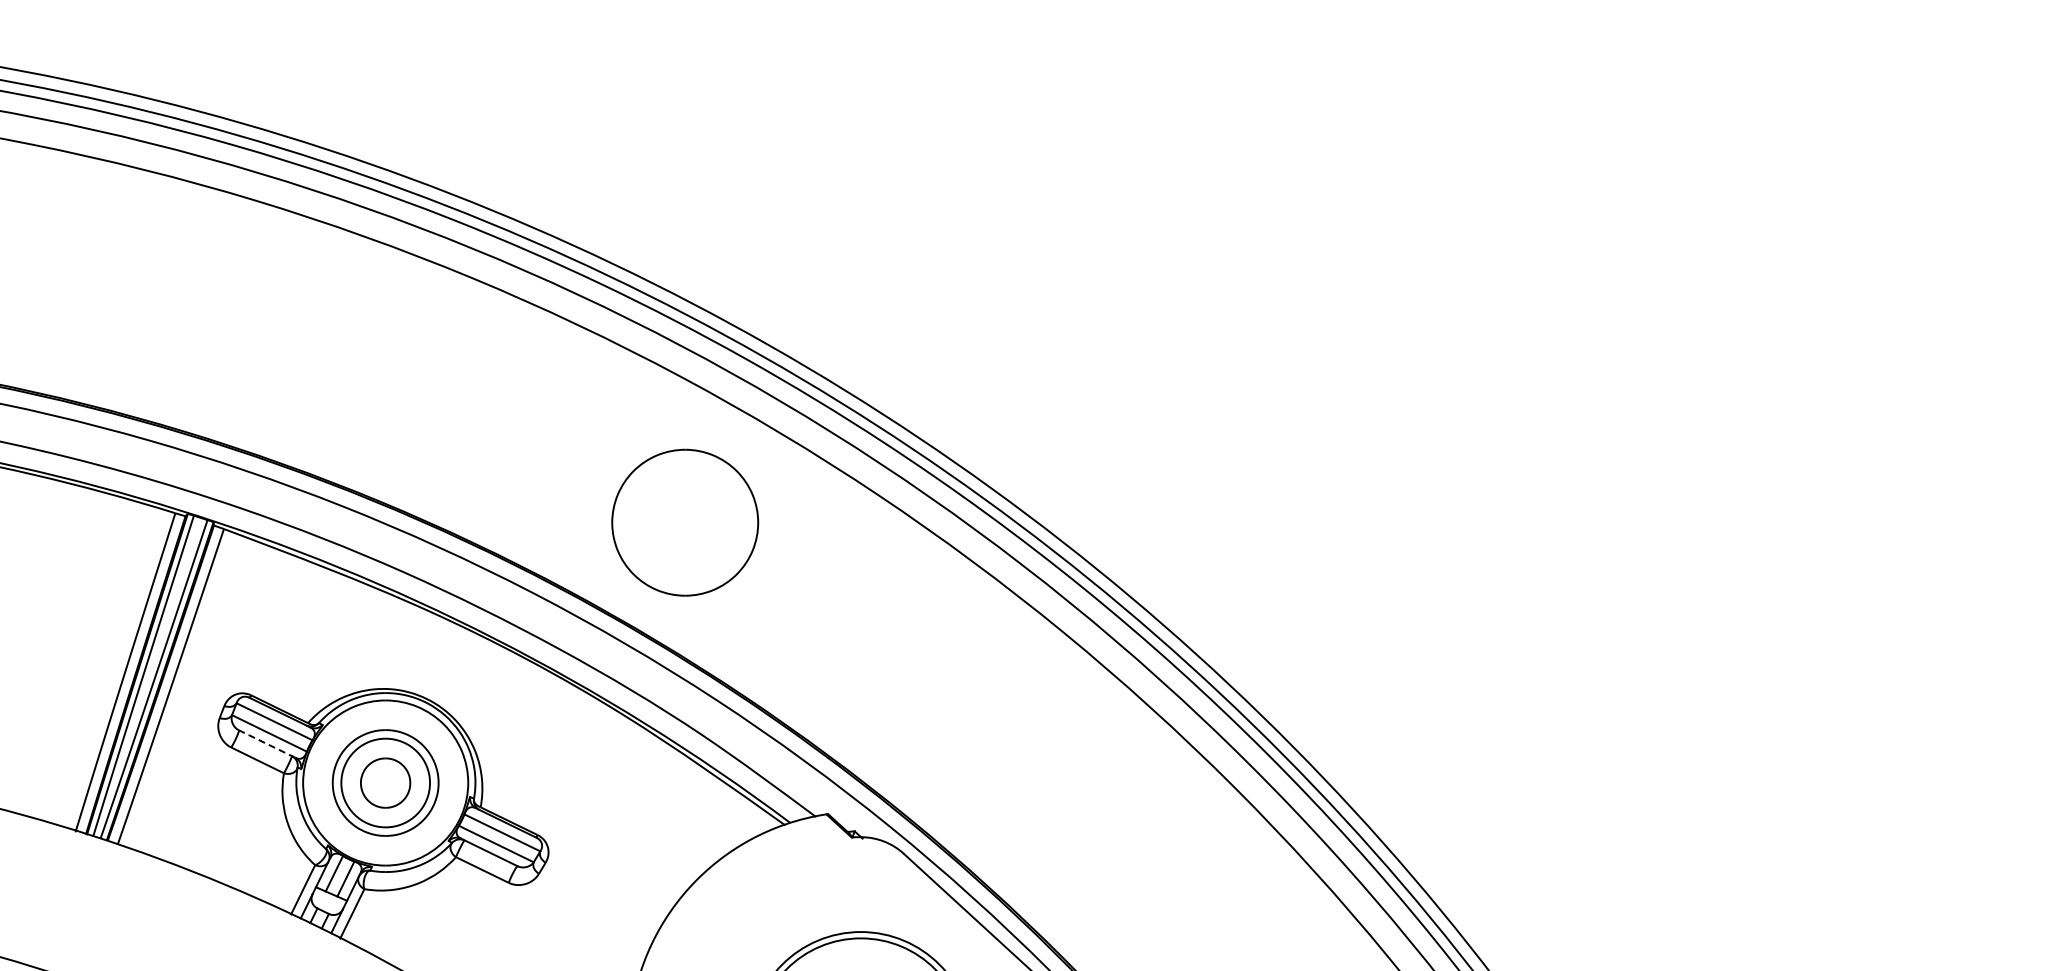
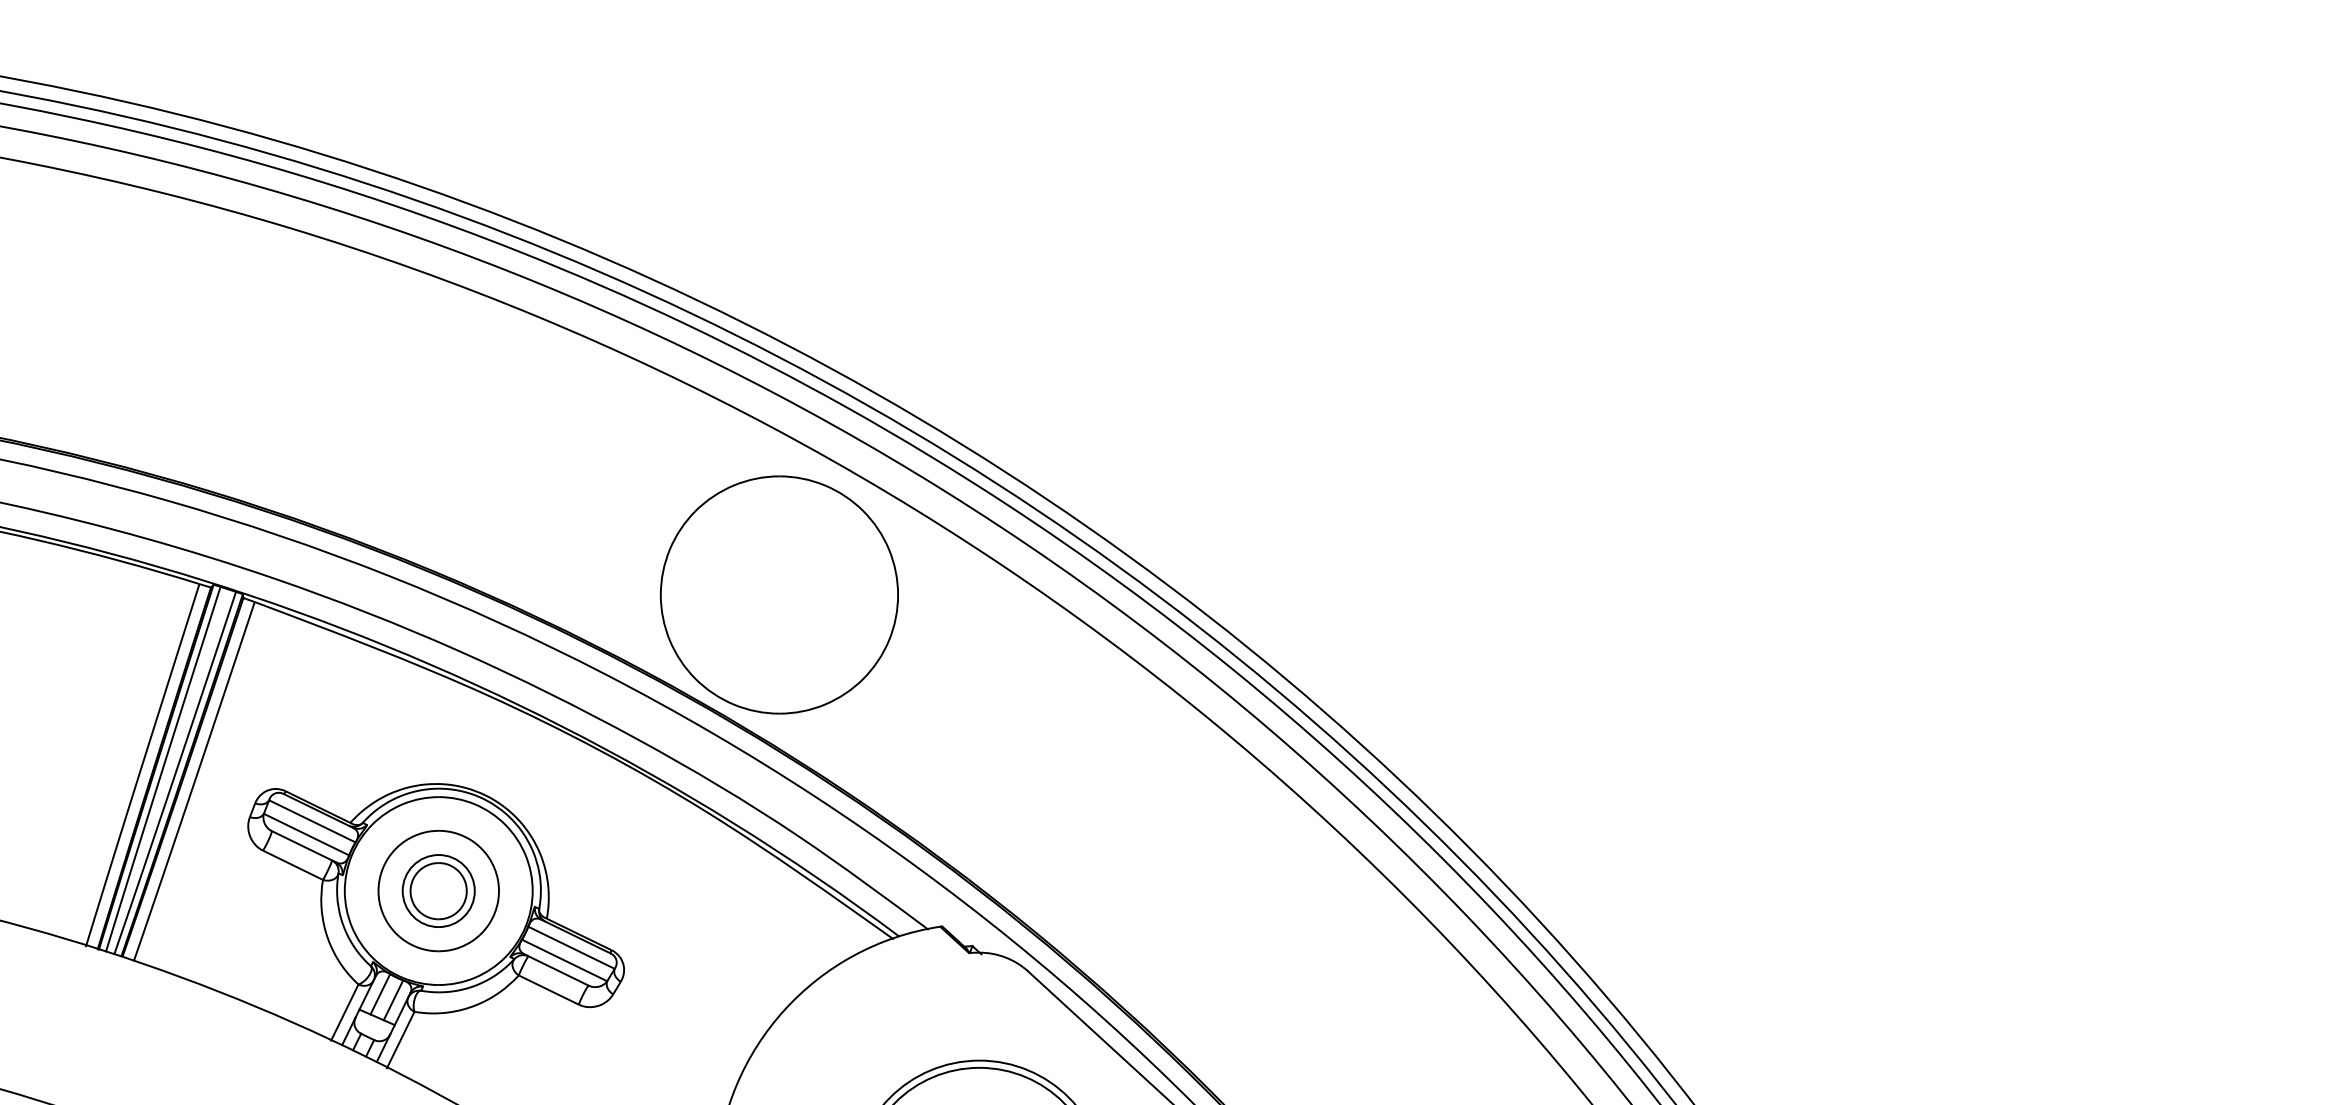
part: (685, 522) -> (779, 594), size x1.43
line: (266, 743) -> (303, 846), dashed -> solid
circle: (385, 782) -> (438, 890), size x0.71

